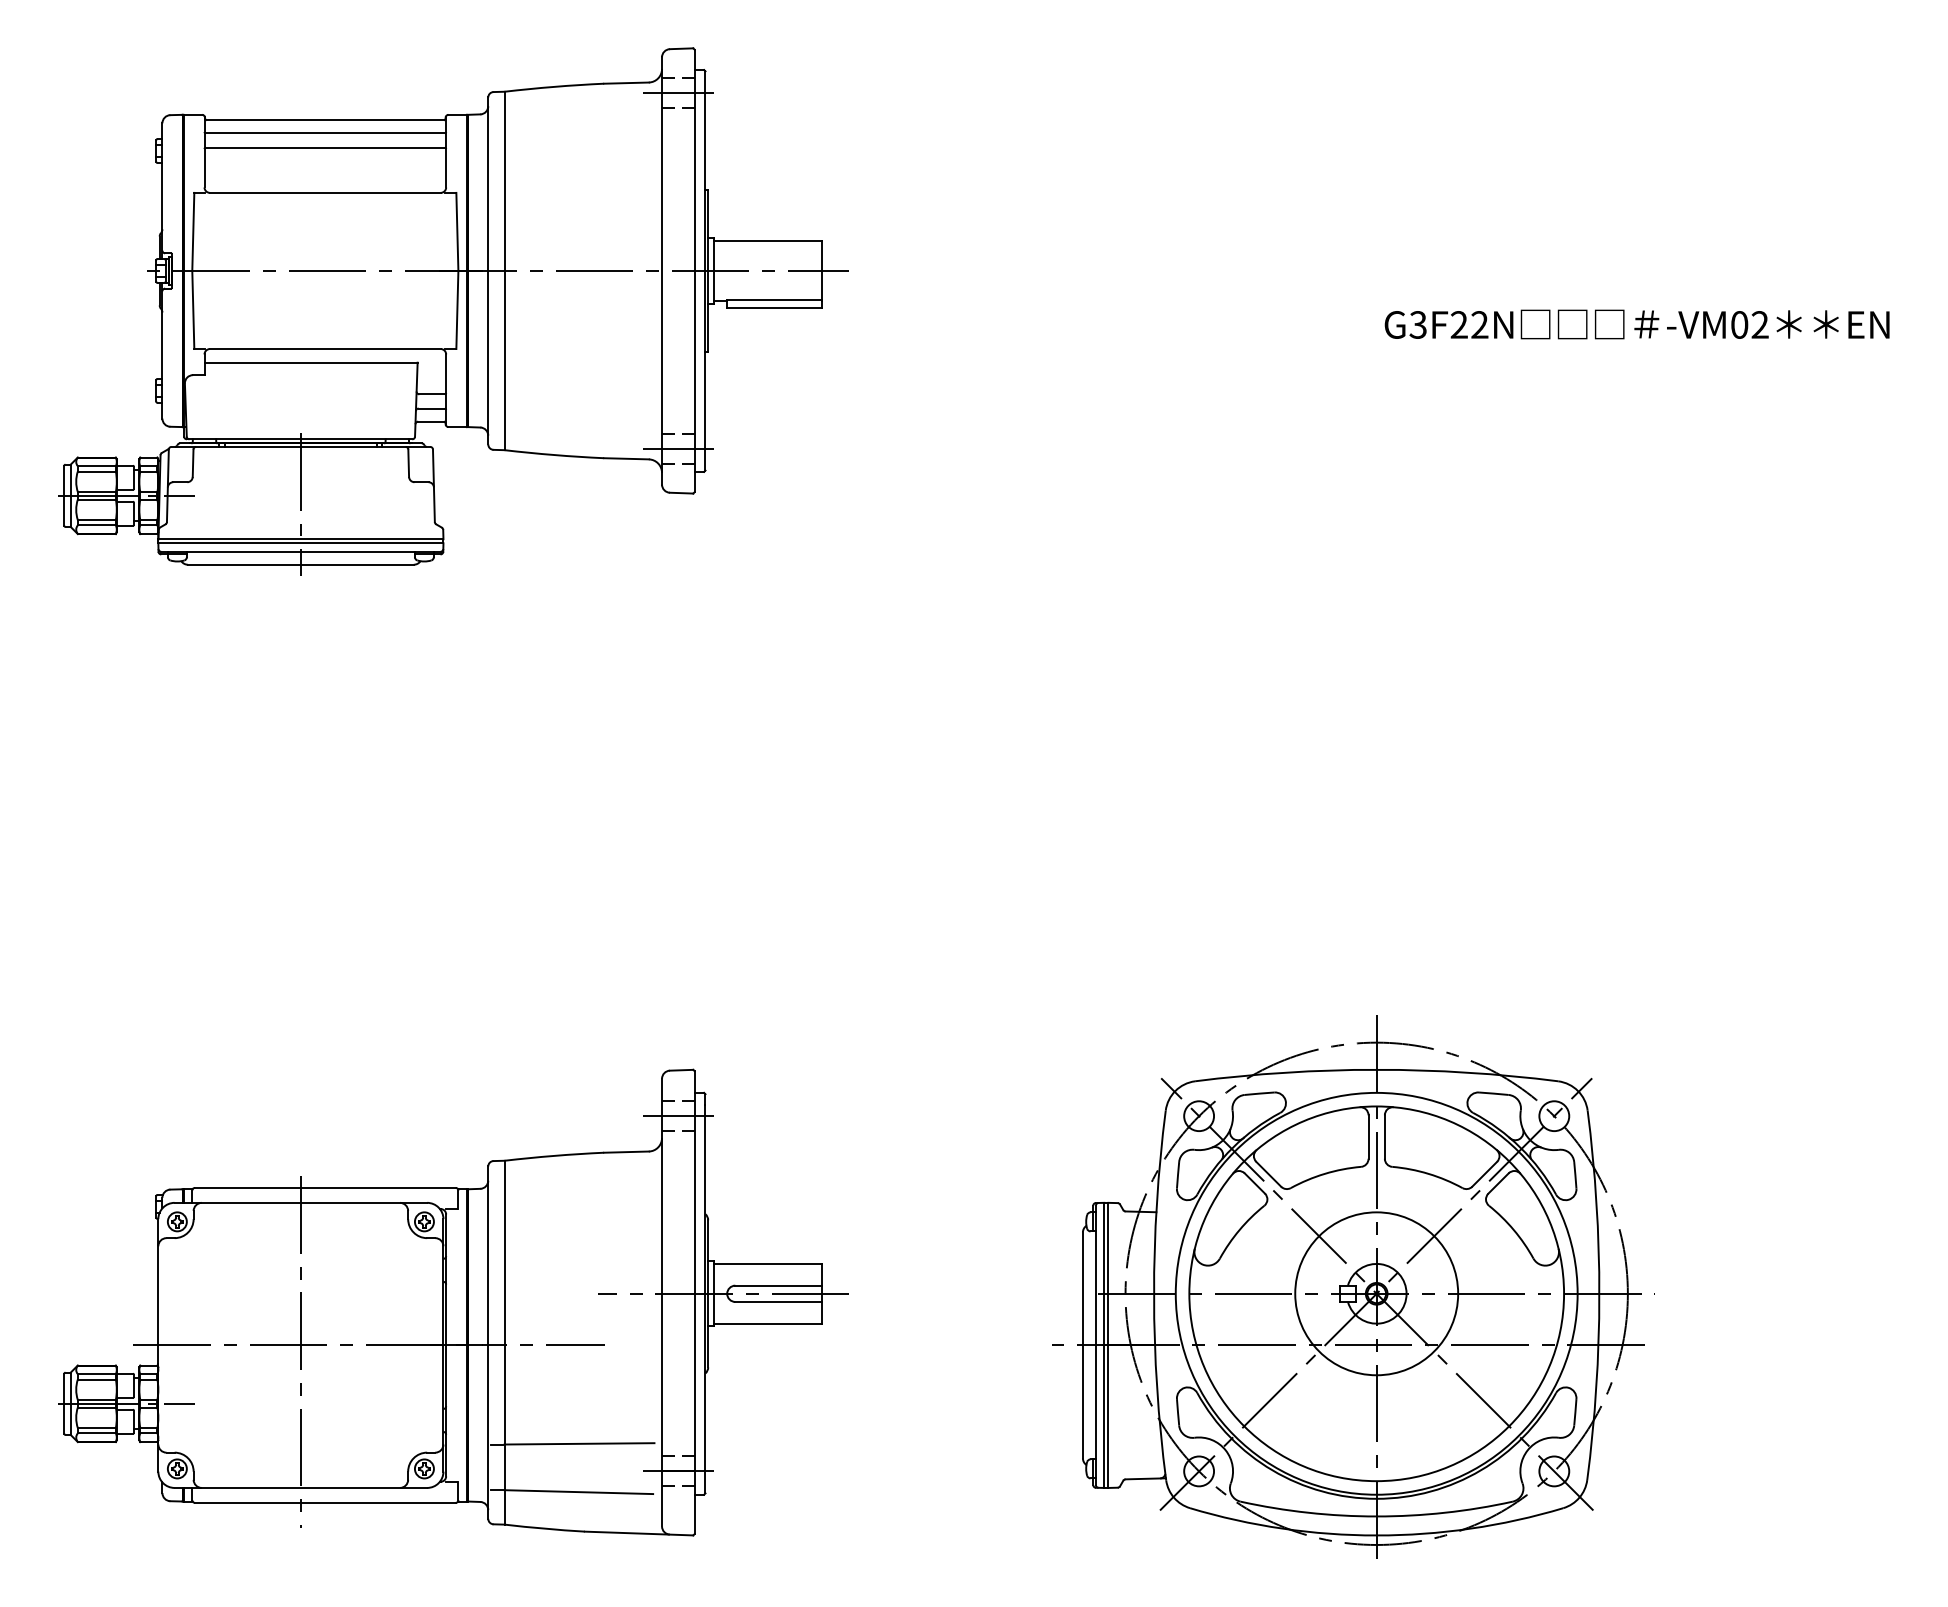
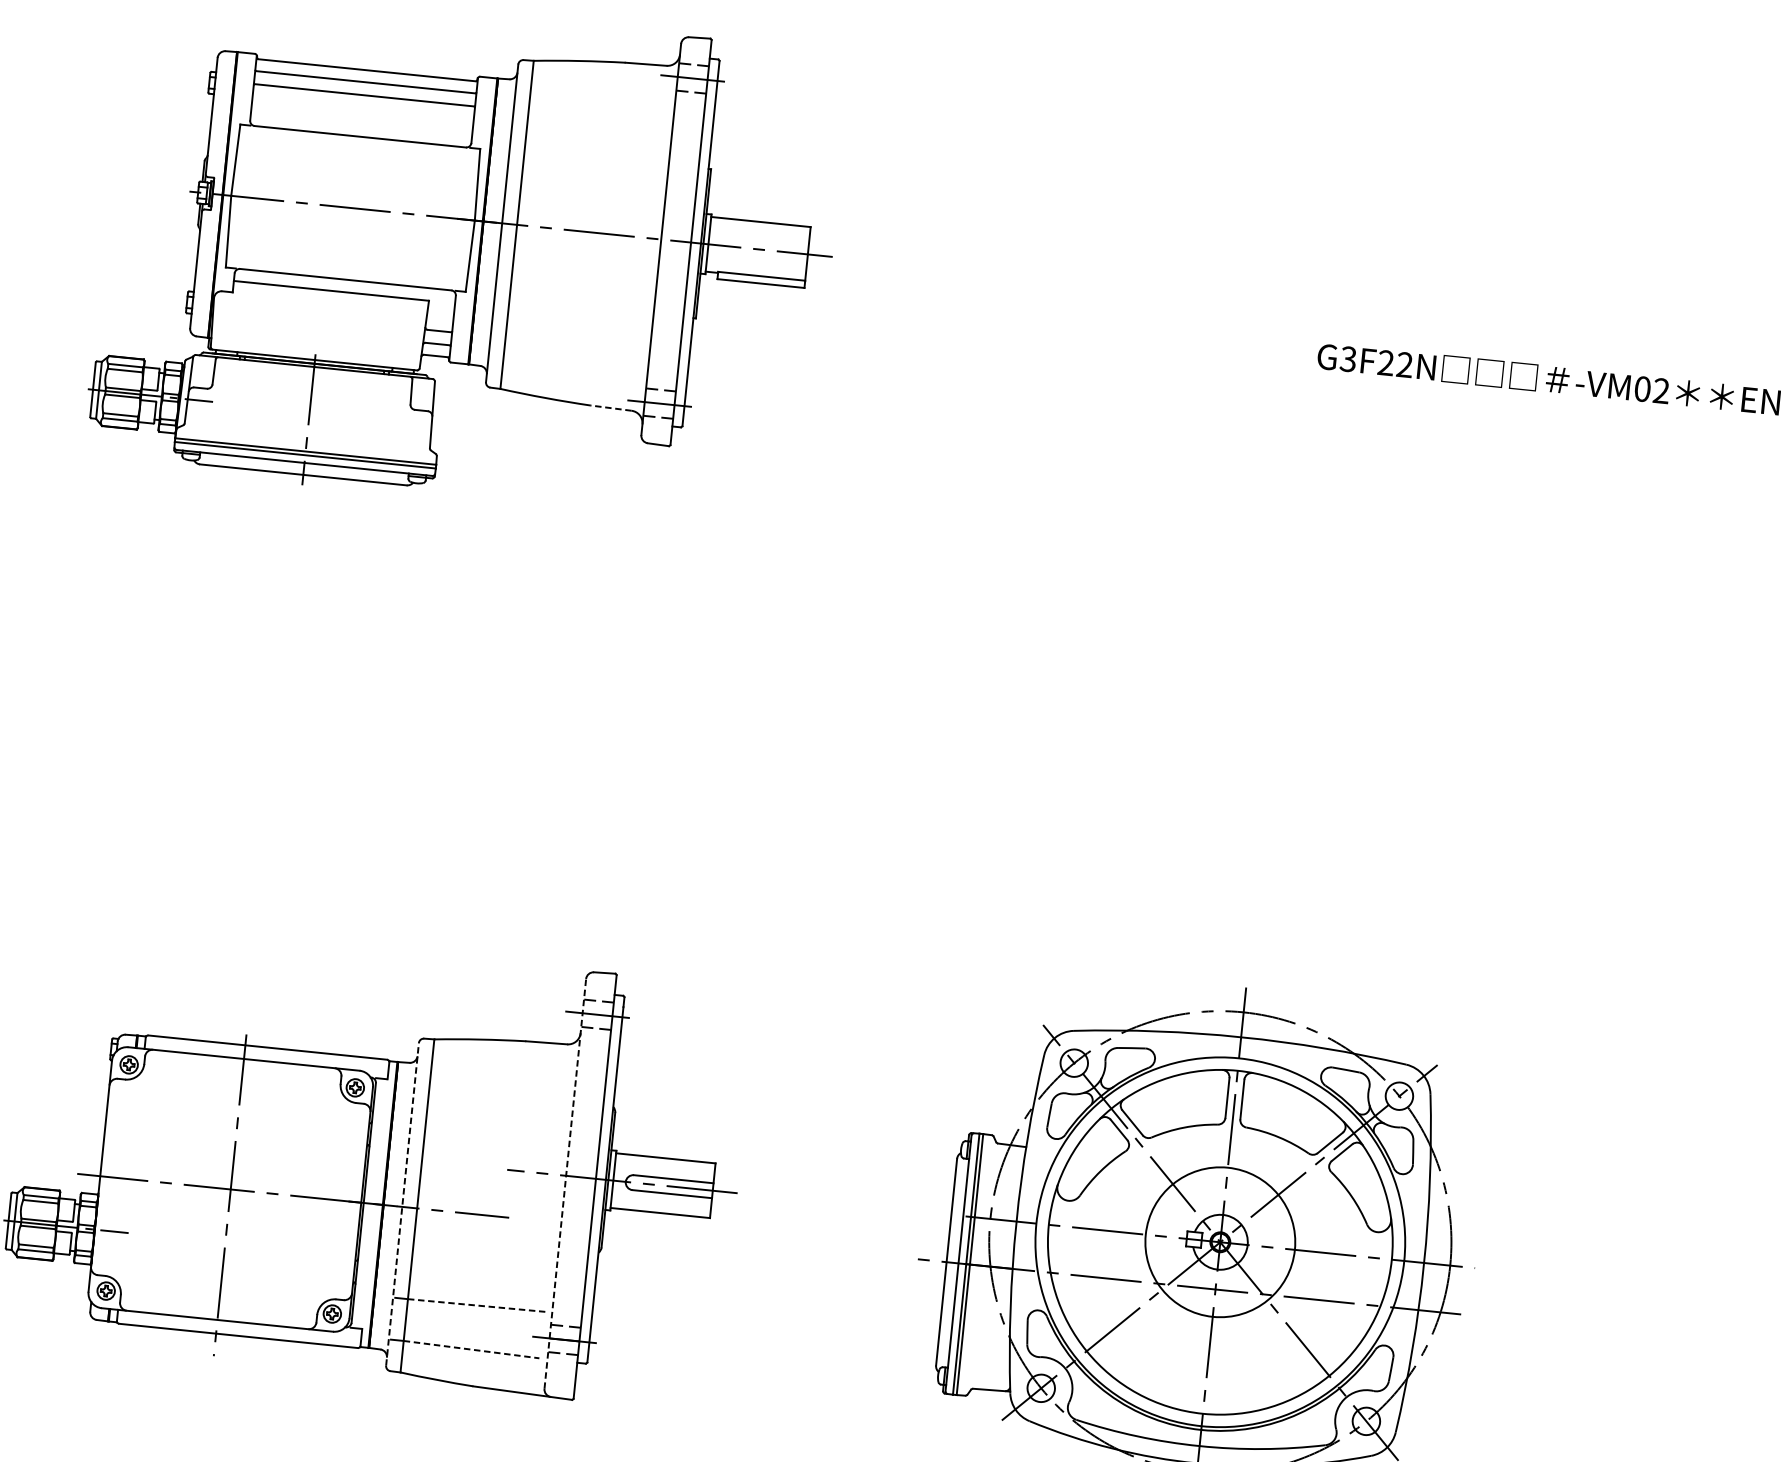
line: (625, 458) -> (610, 407), solid -> dashed
line: (662, 1302) -> (565, 1183), solid -> dashed
line: (488, 1342) -> (402, 1204), solid -> dashed
line: (579, 1443) -> (476, 1305), solid -> dashed
line: (579, 1492) -> (472, 1350), solid -> dashed

